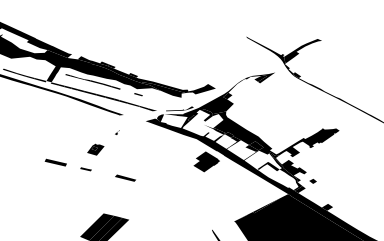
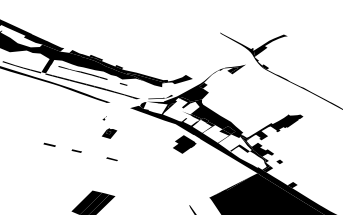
part: (95, 149) -> (109, 133), moved
part: (55, 161) -> (49, 144), size x0.62
part: (124, 178) -> (111, 159), size x0.62

